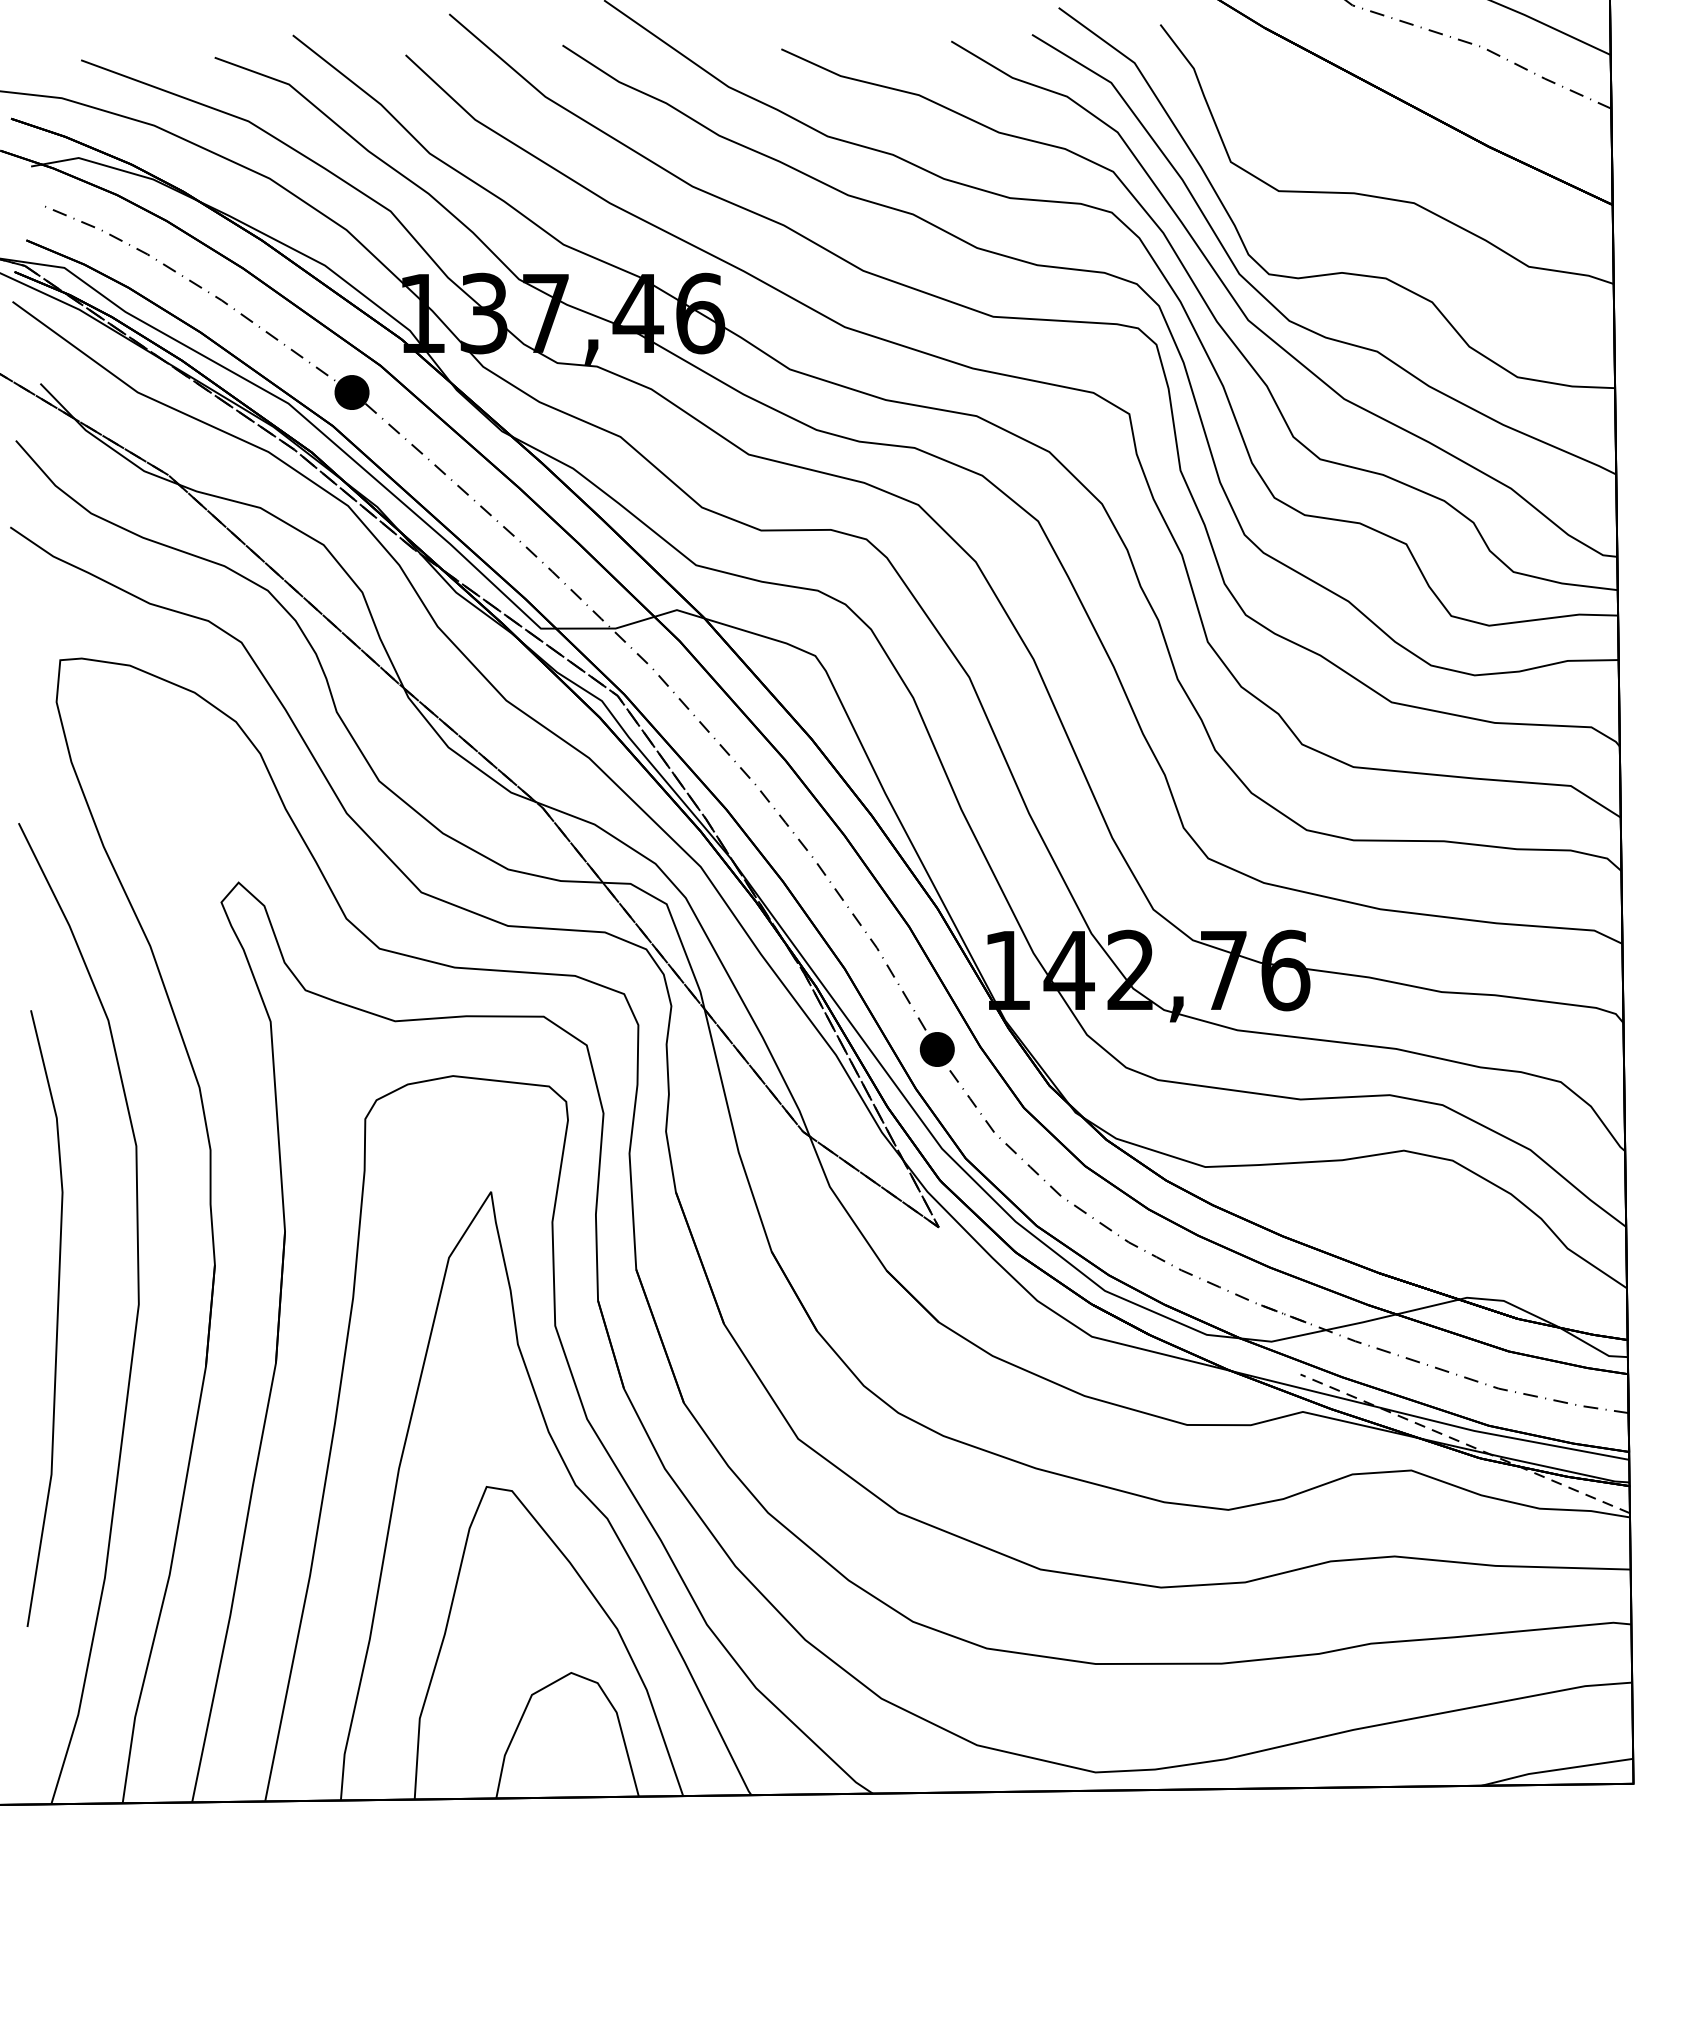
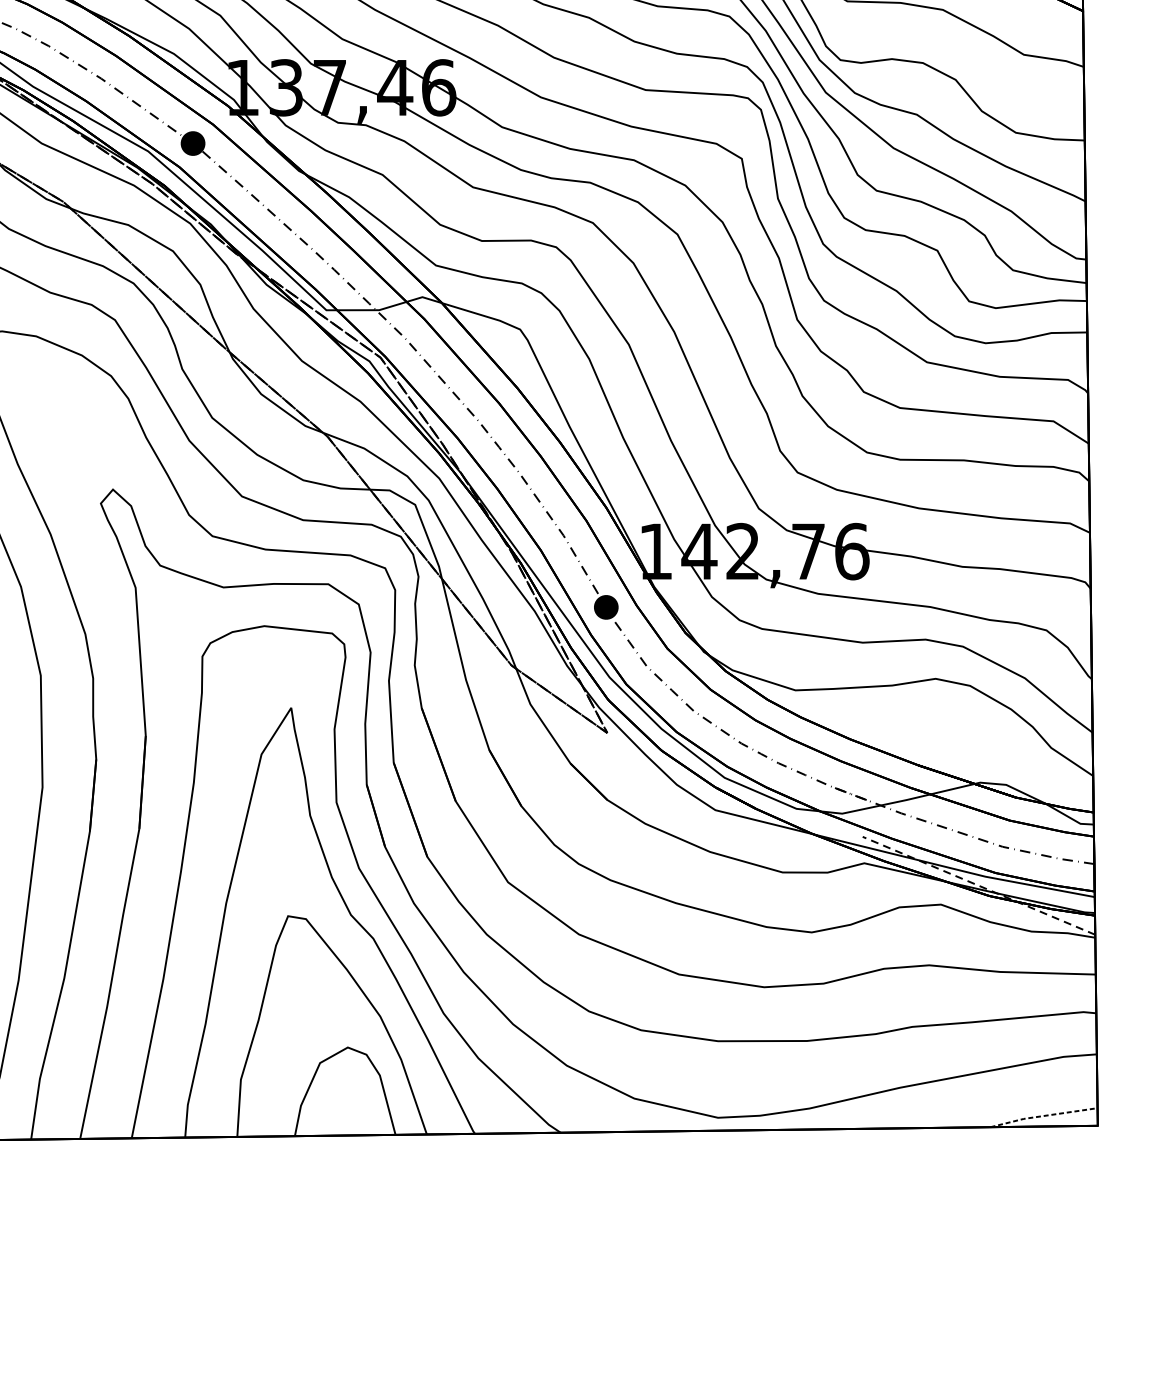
line: (1556, 1770) -> (1043, 1116), solid -> dashed

